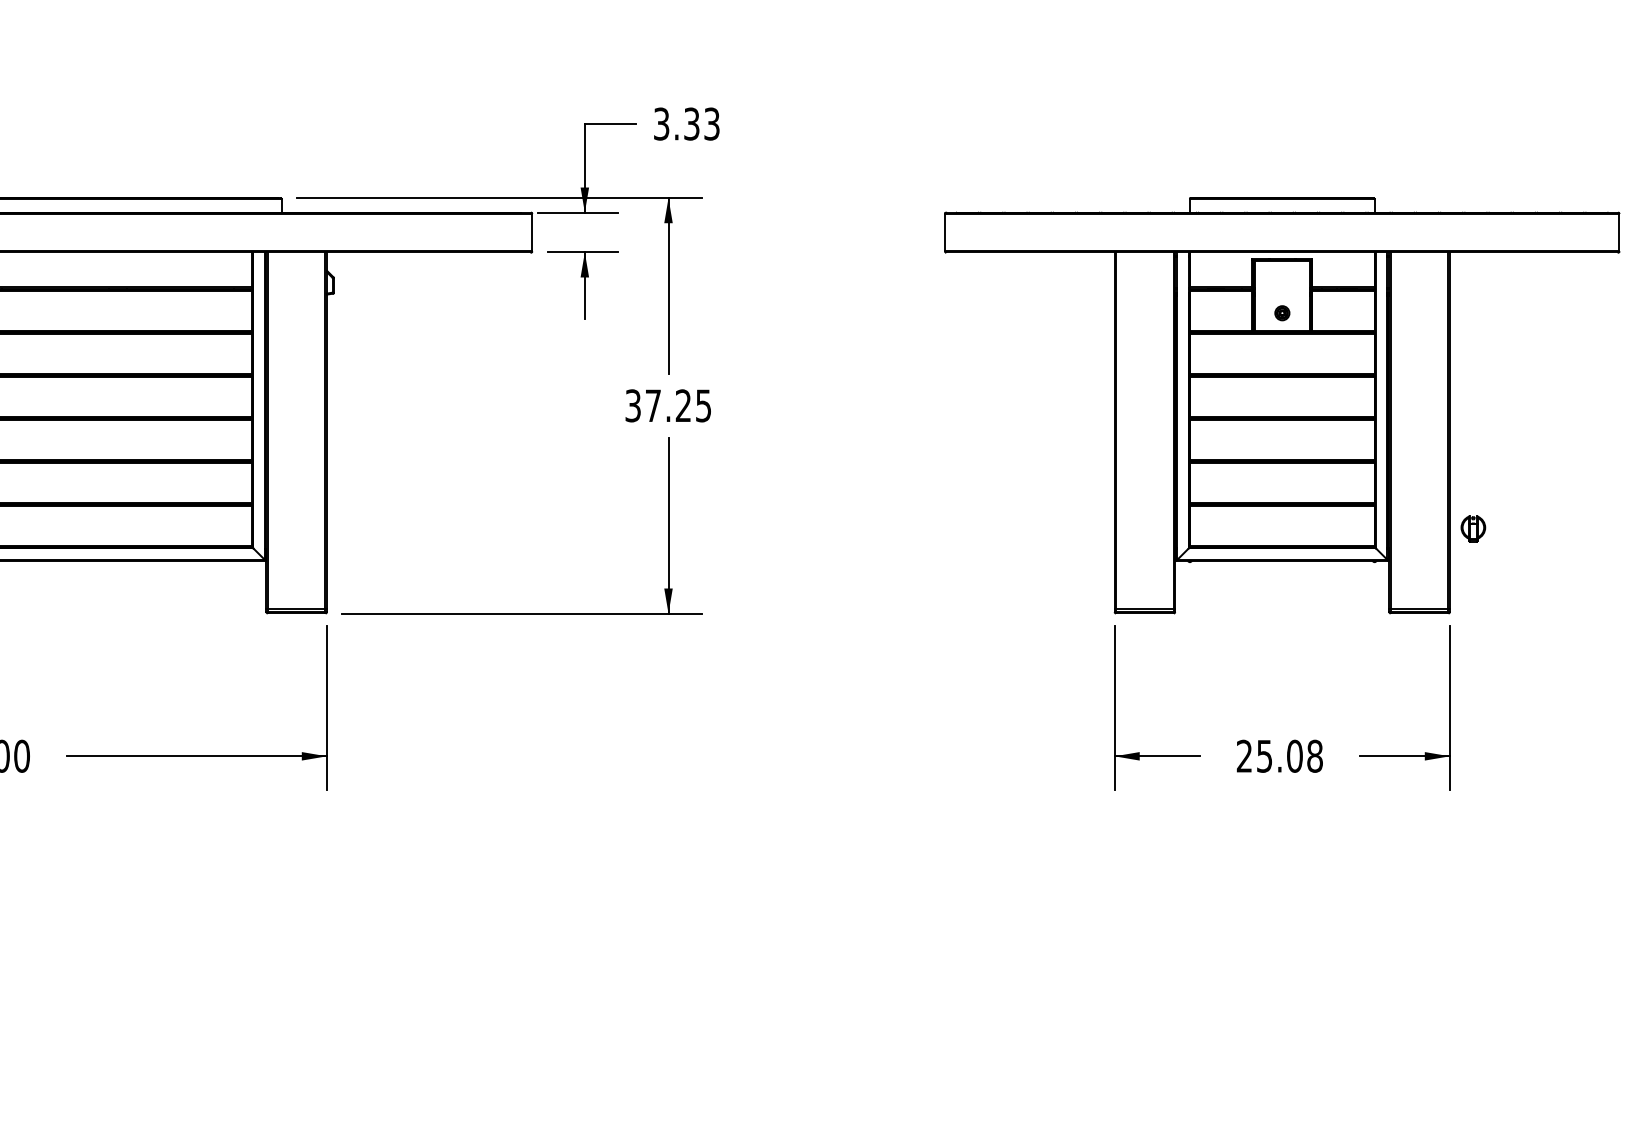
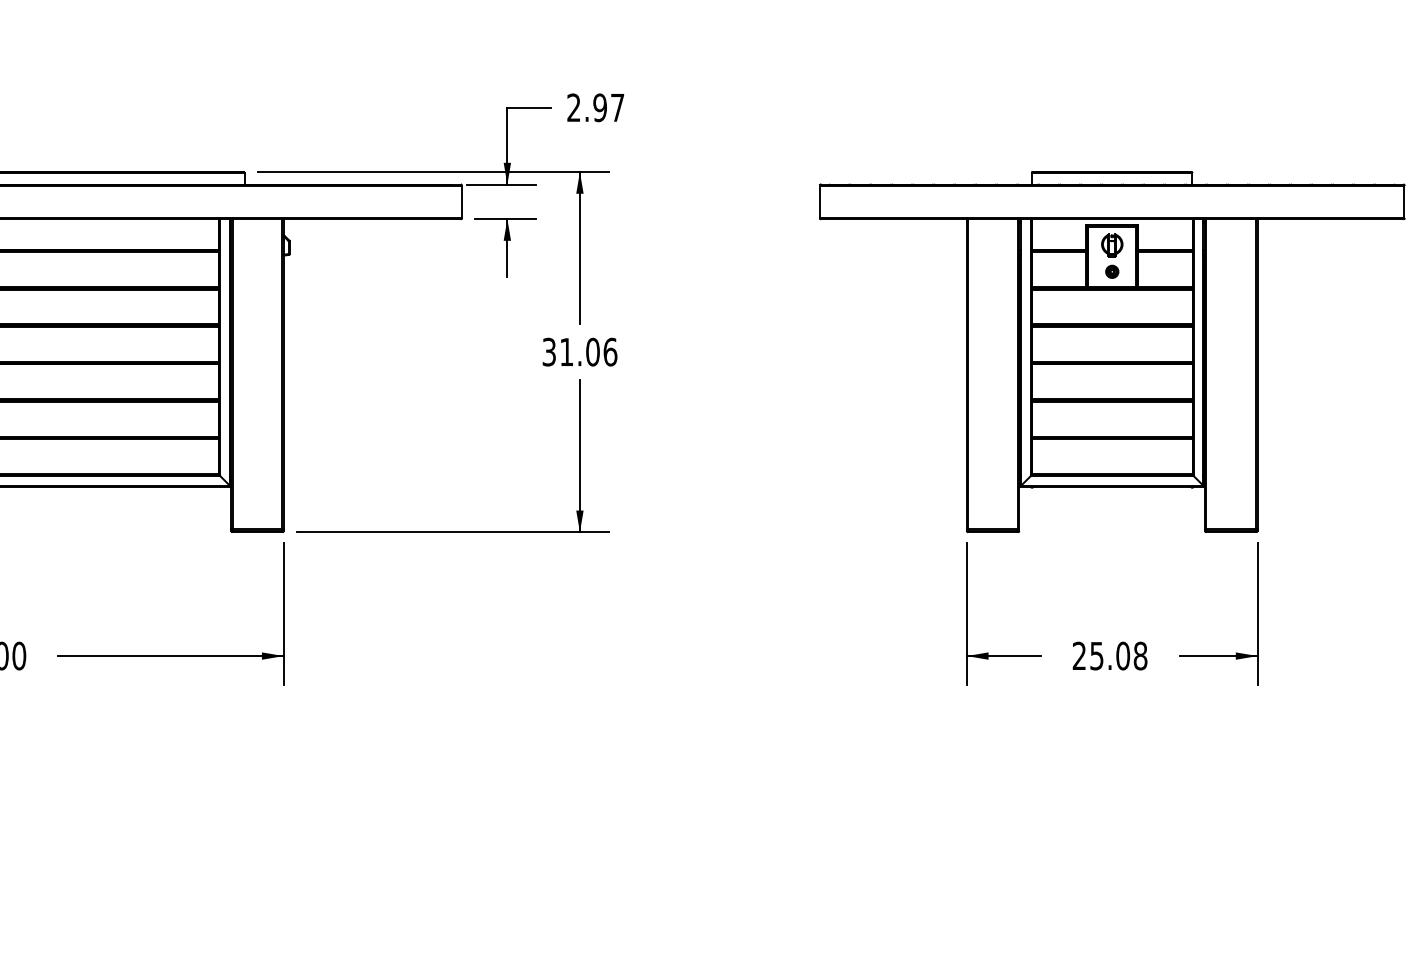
text: (686, 123) -> (595, 107), 3.33 -> 2.97
text: (678, 405) -> (588, 351), 37.25 -> 31.06
part: (1473, 528) -> (1112, 245), moved

